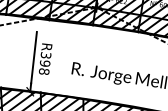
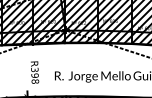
line: (33, 57) -> (26, 72), removed

